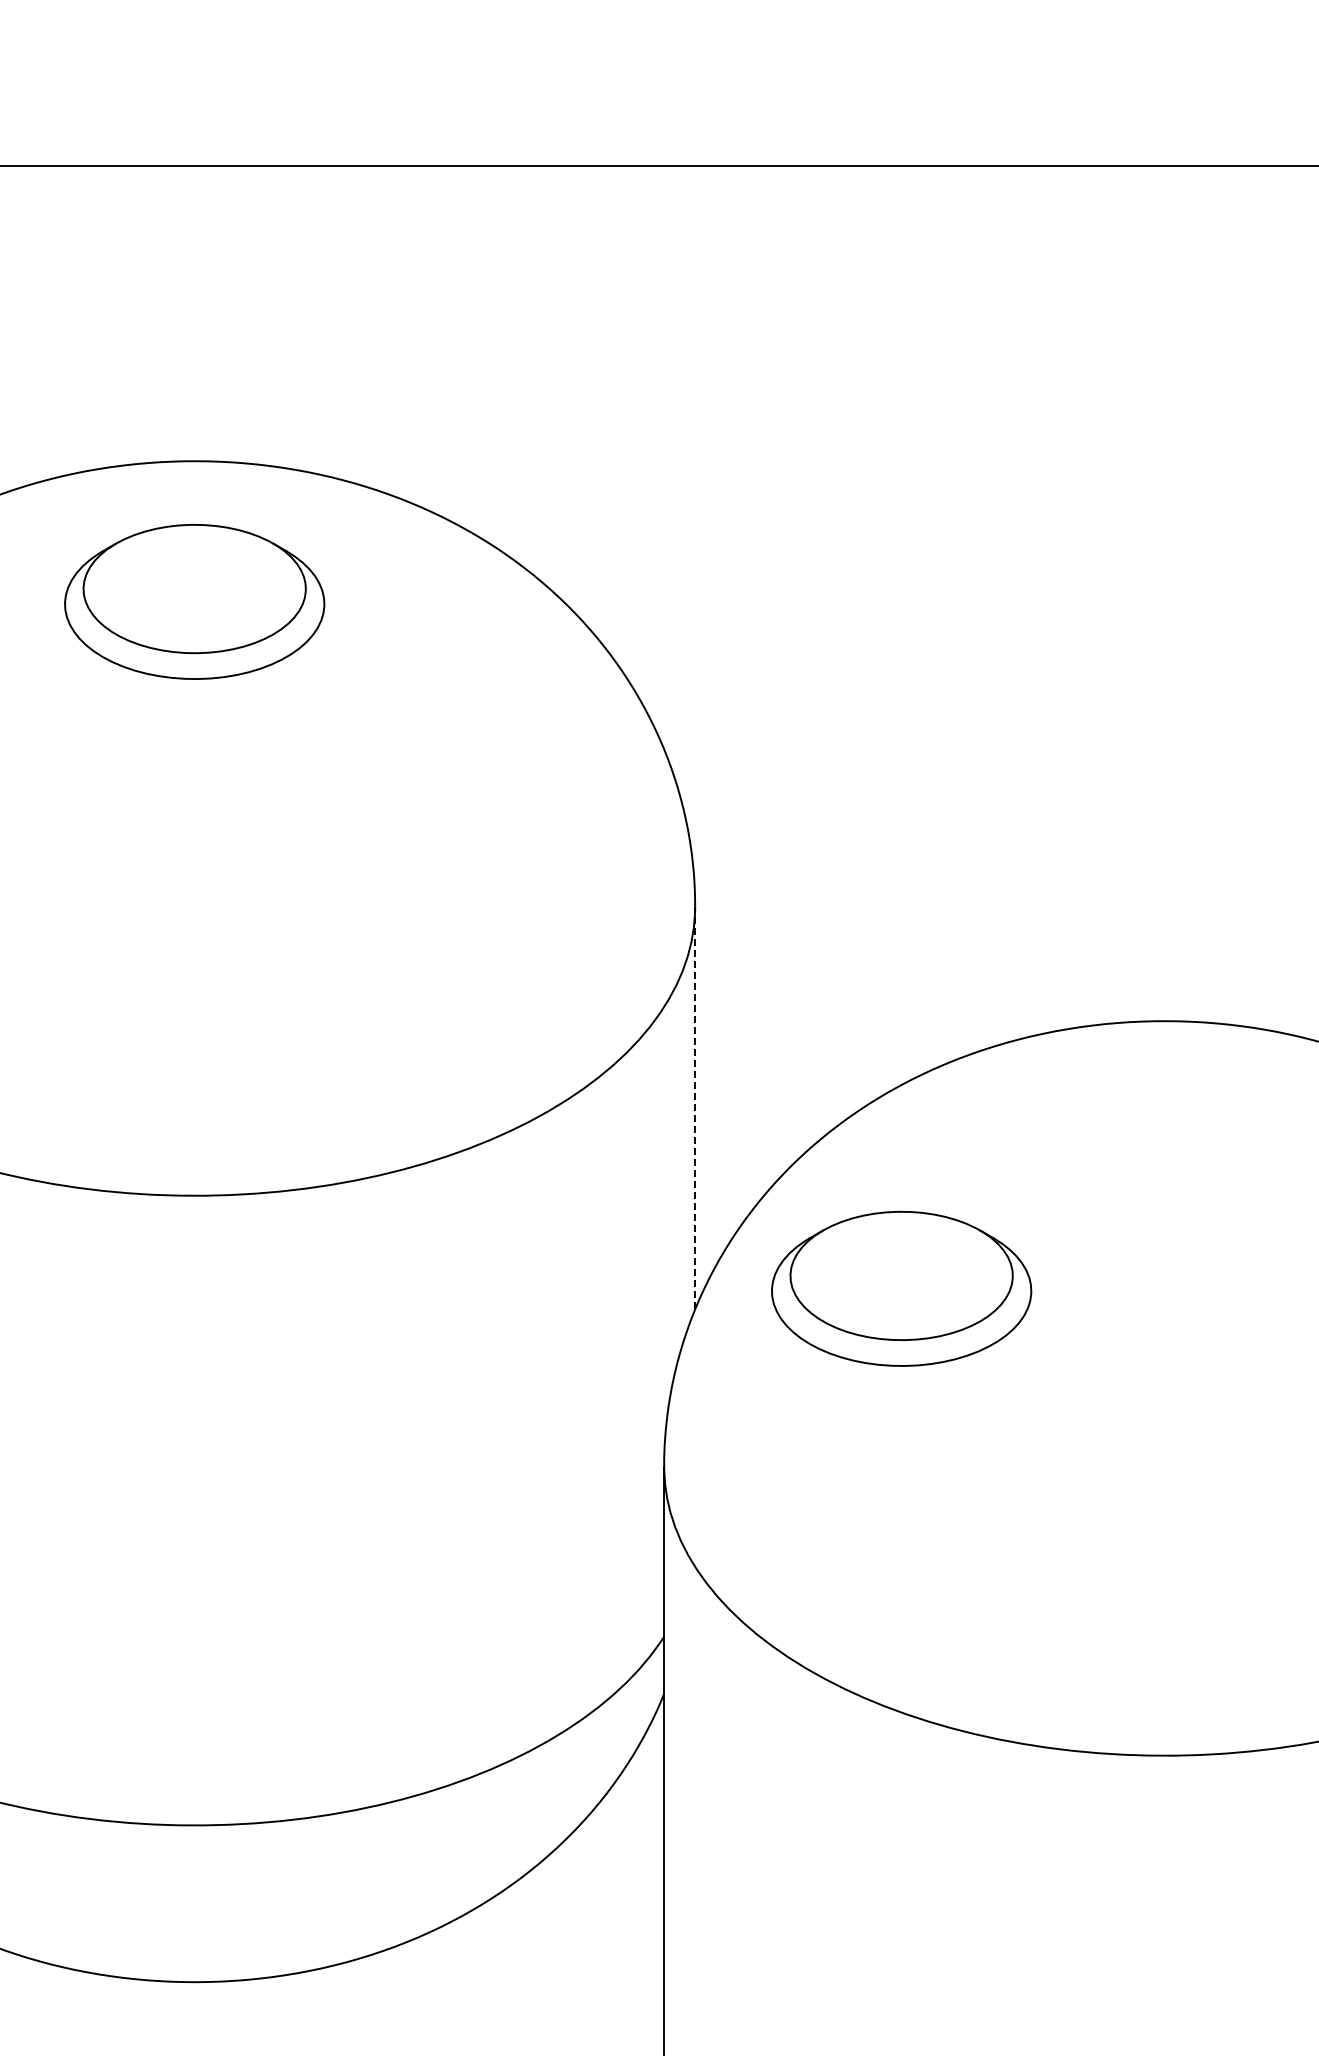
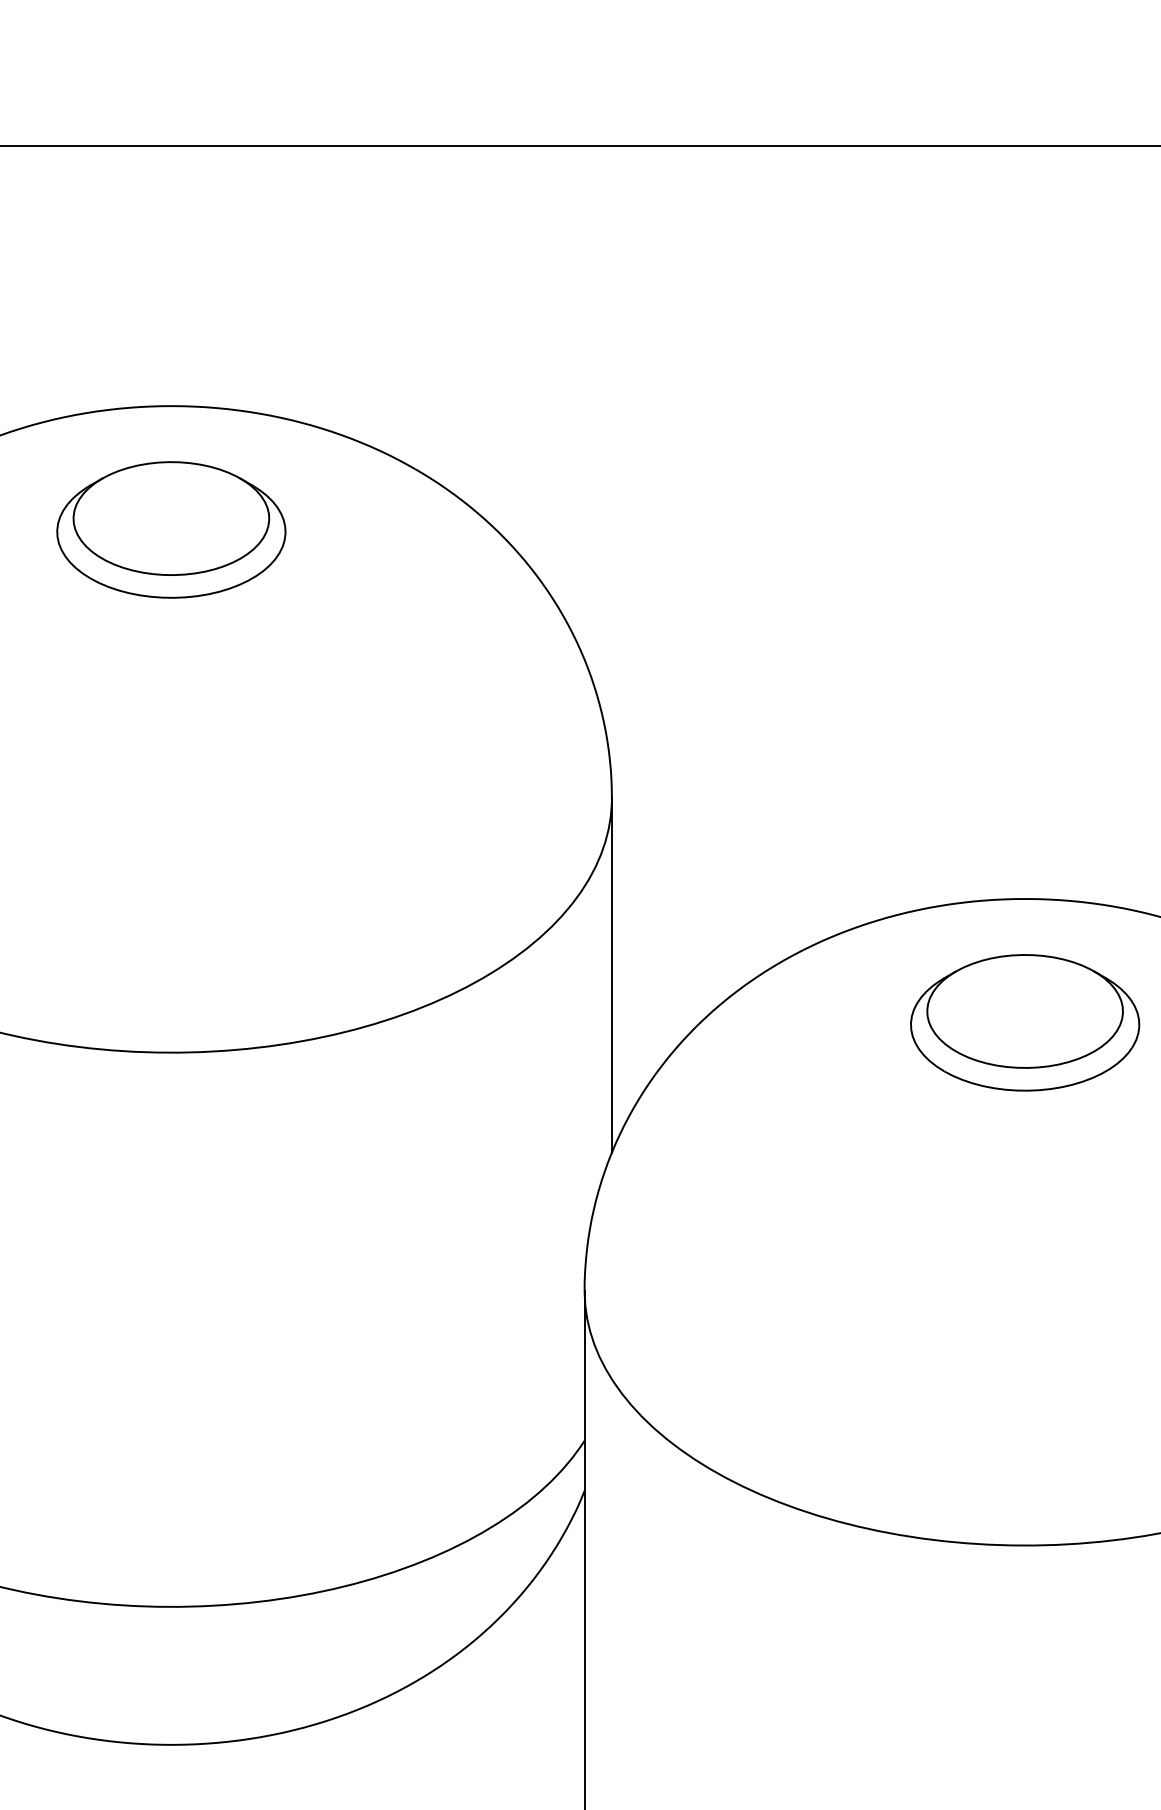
line: (695, 1107) -> (612, 974), dashed -> solid
part: (901, 1288) -> (1025, 1022), moved

